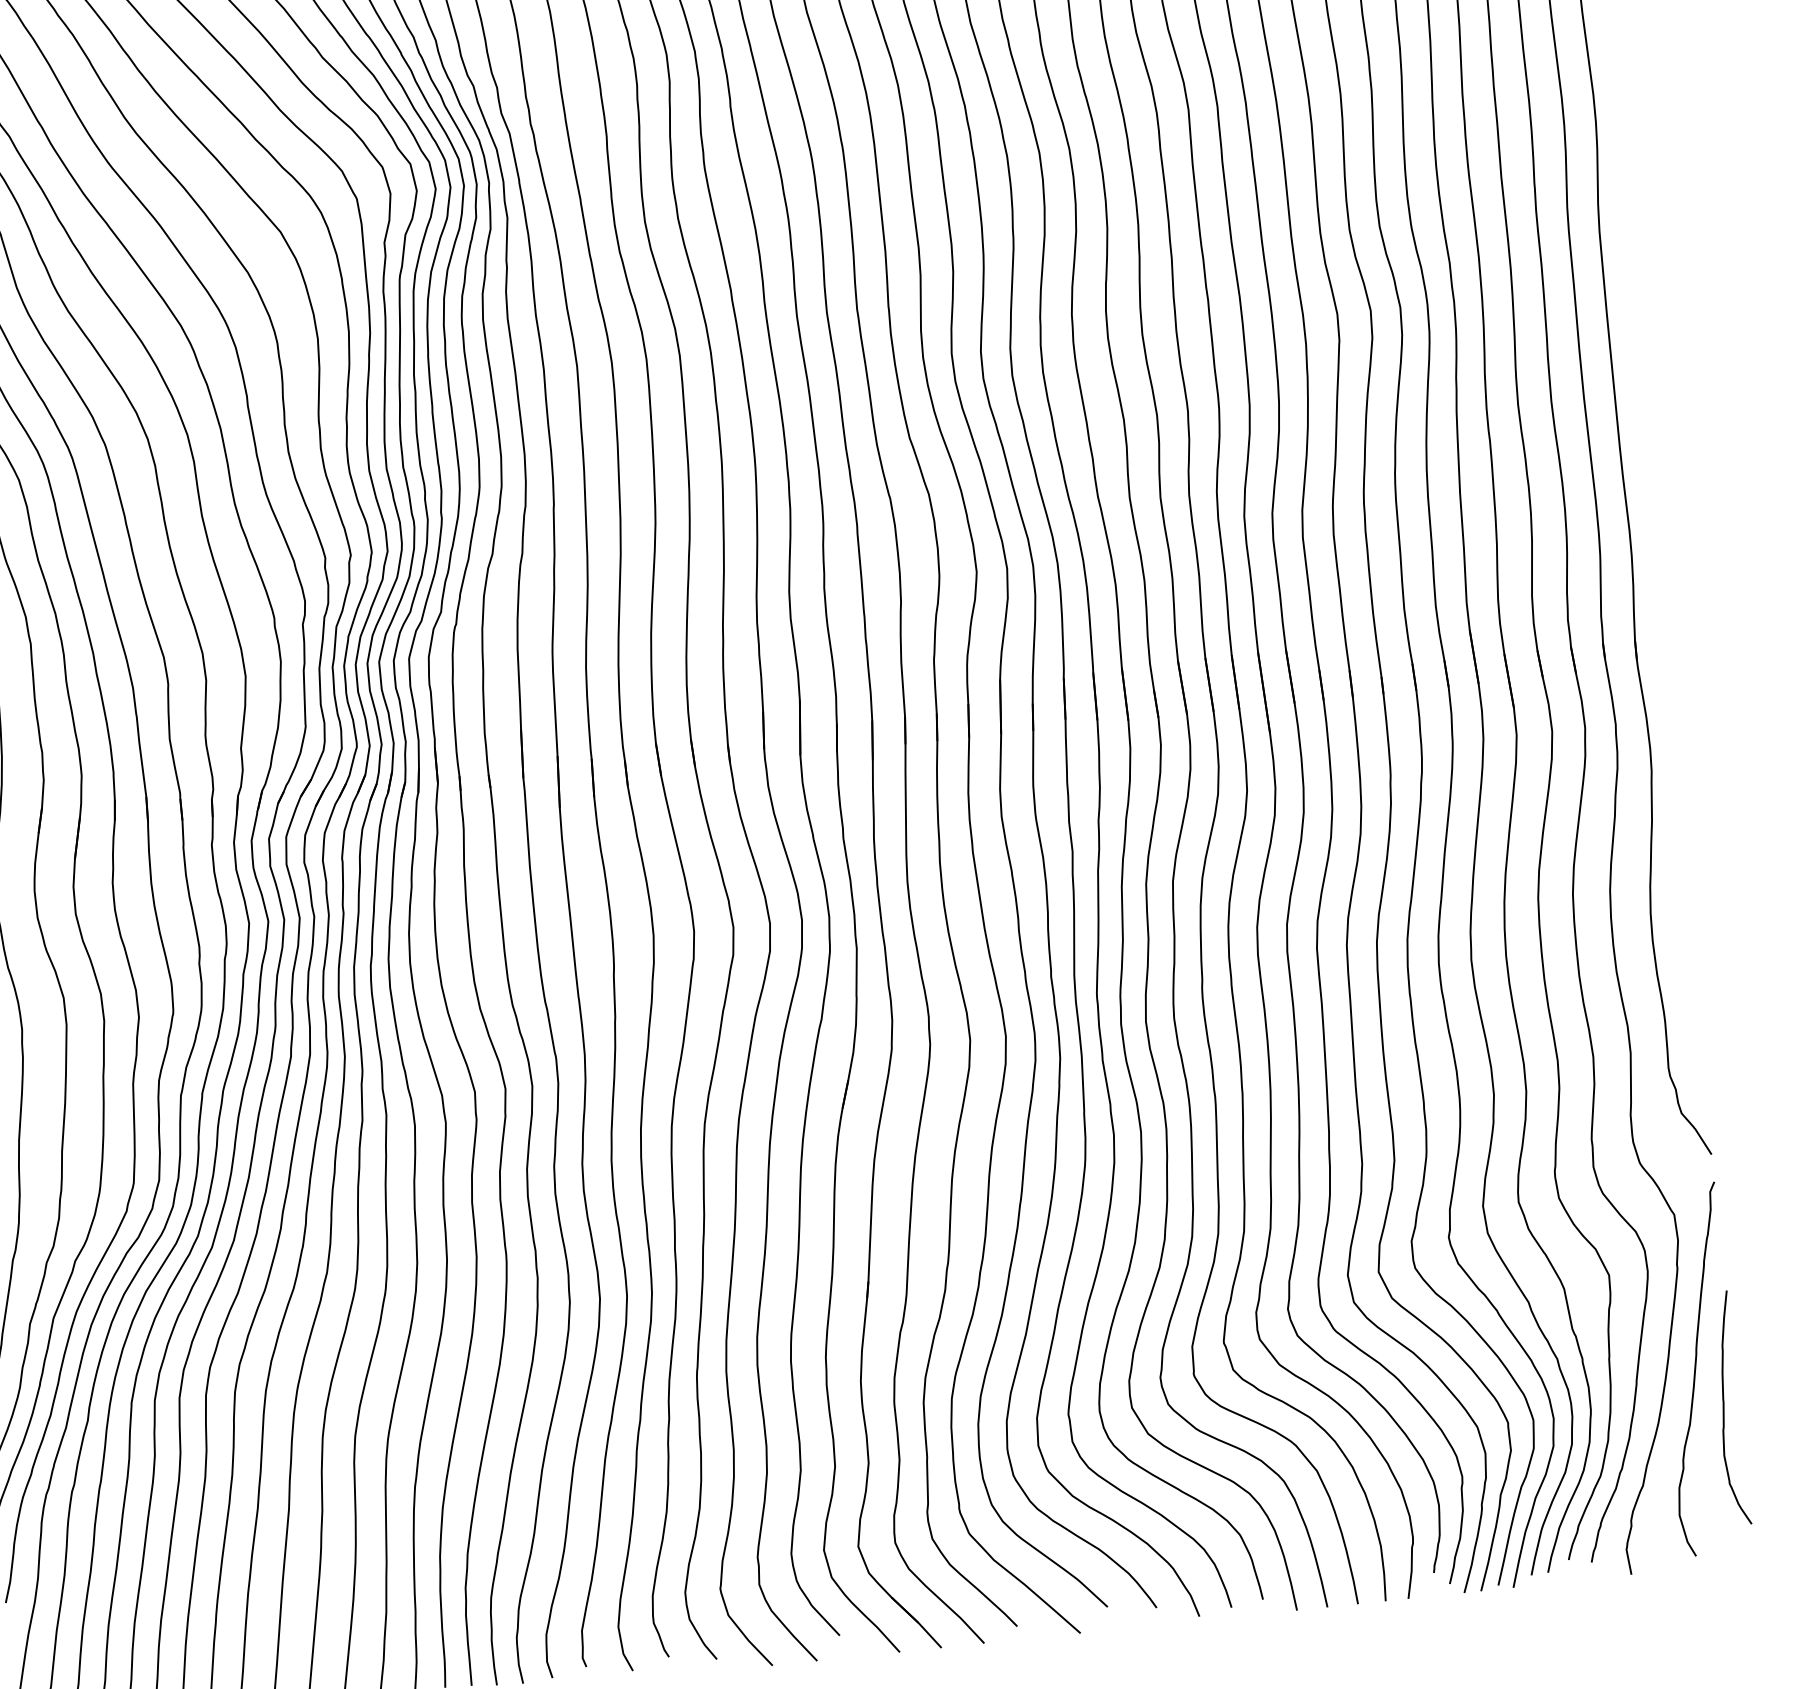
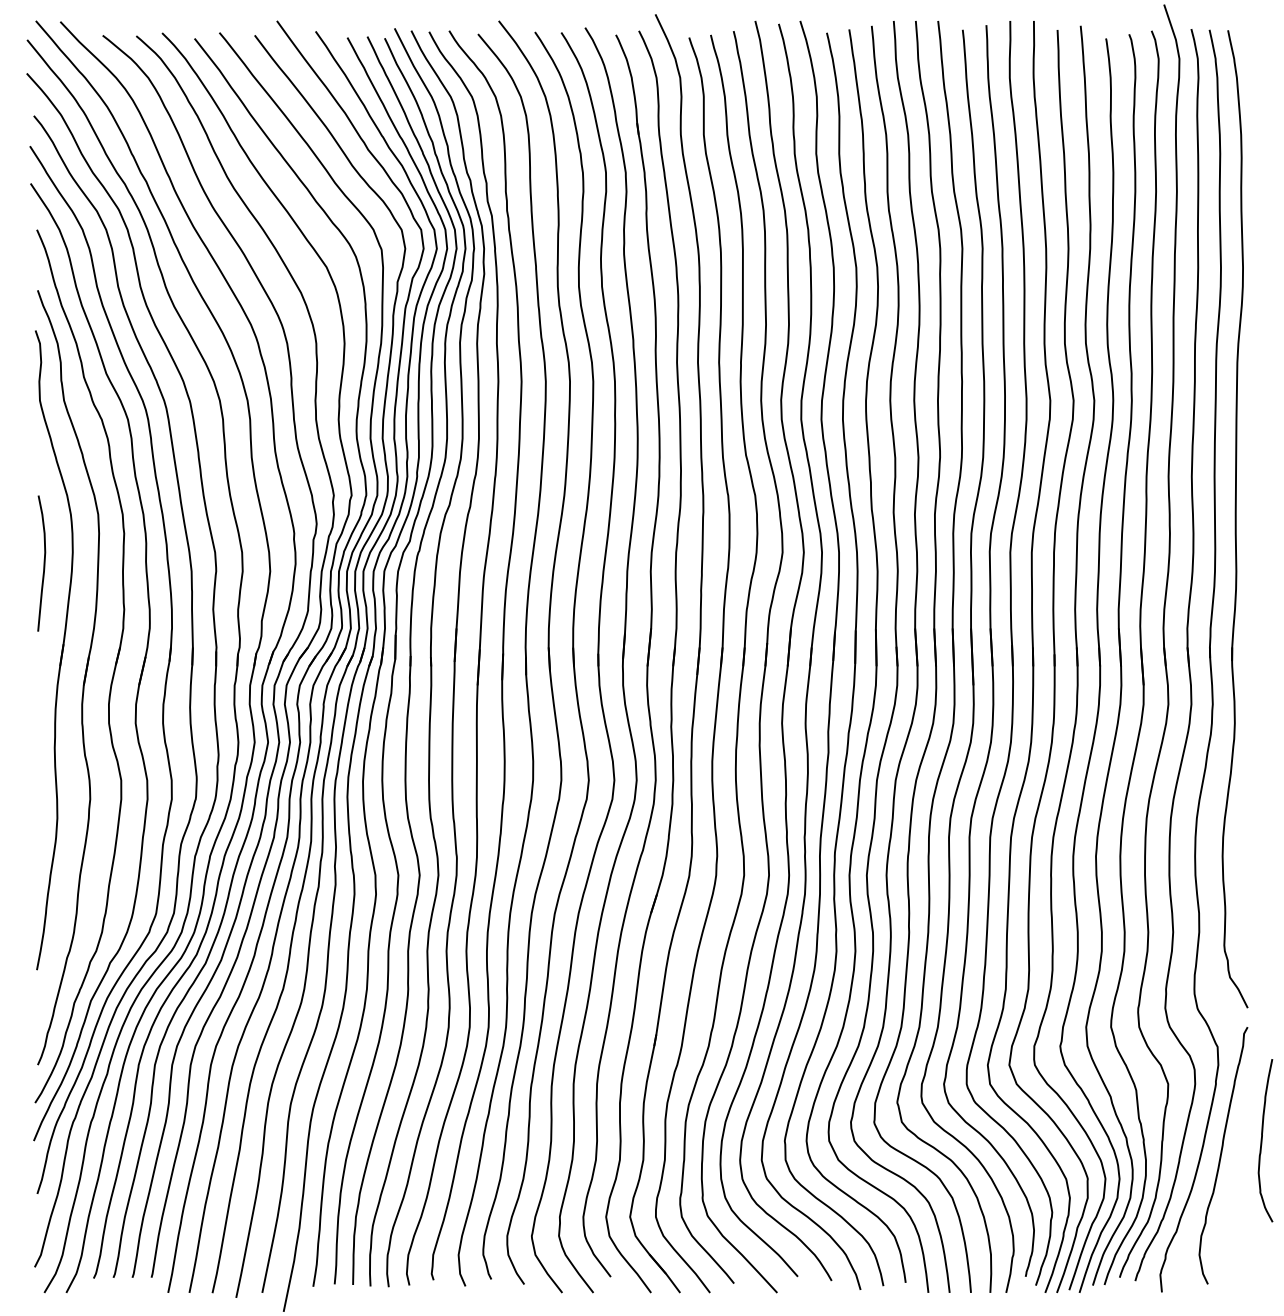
curve: (1724, 1408) -> (1262, 1140), moved

